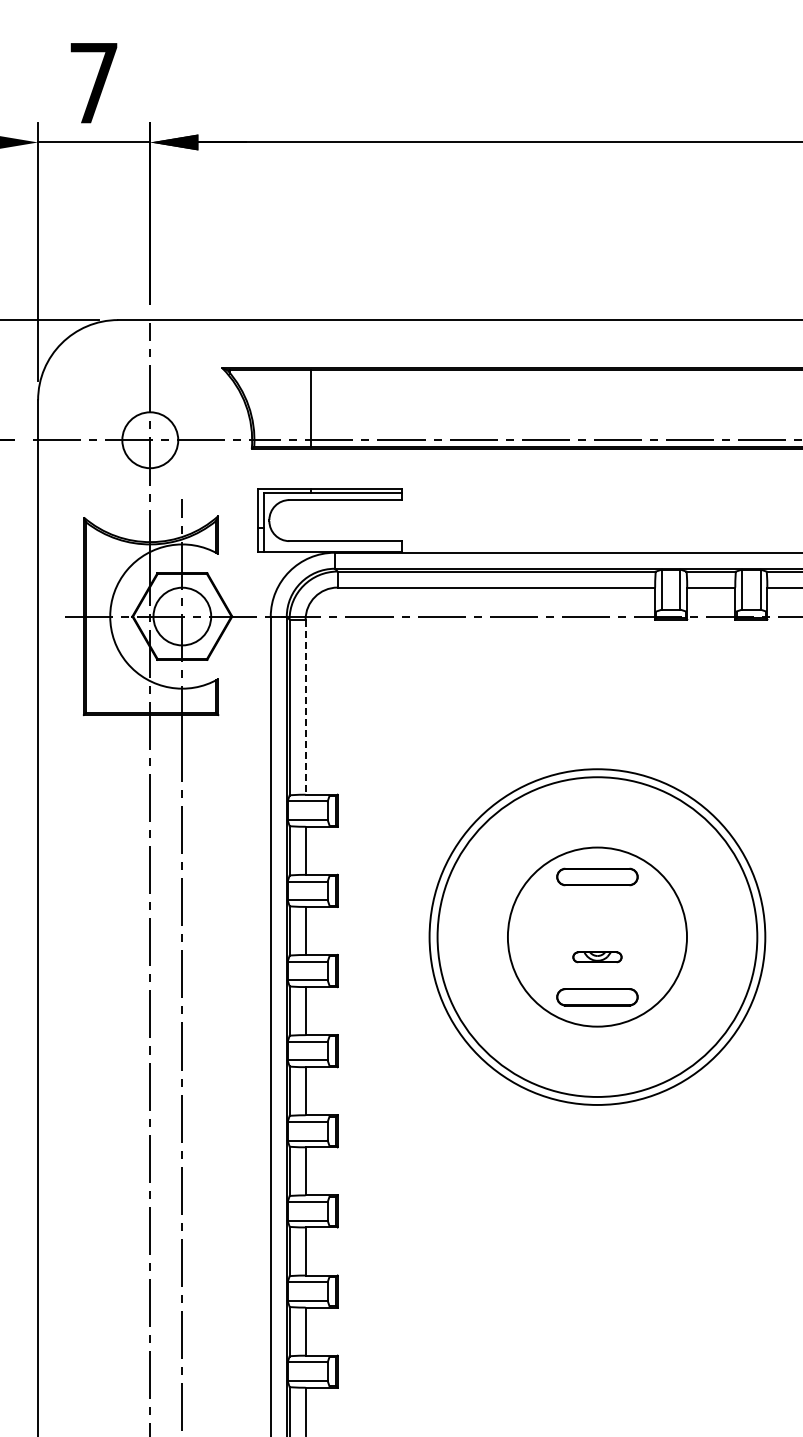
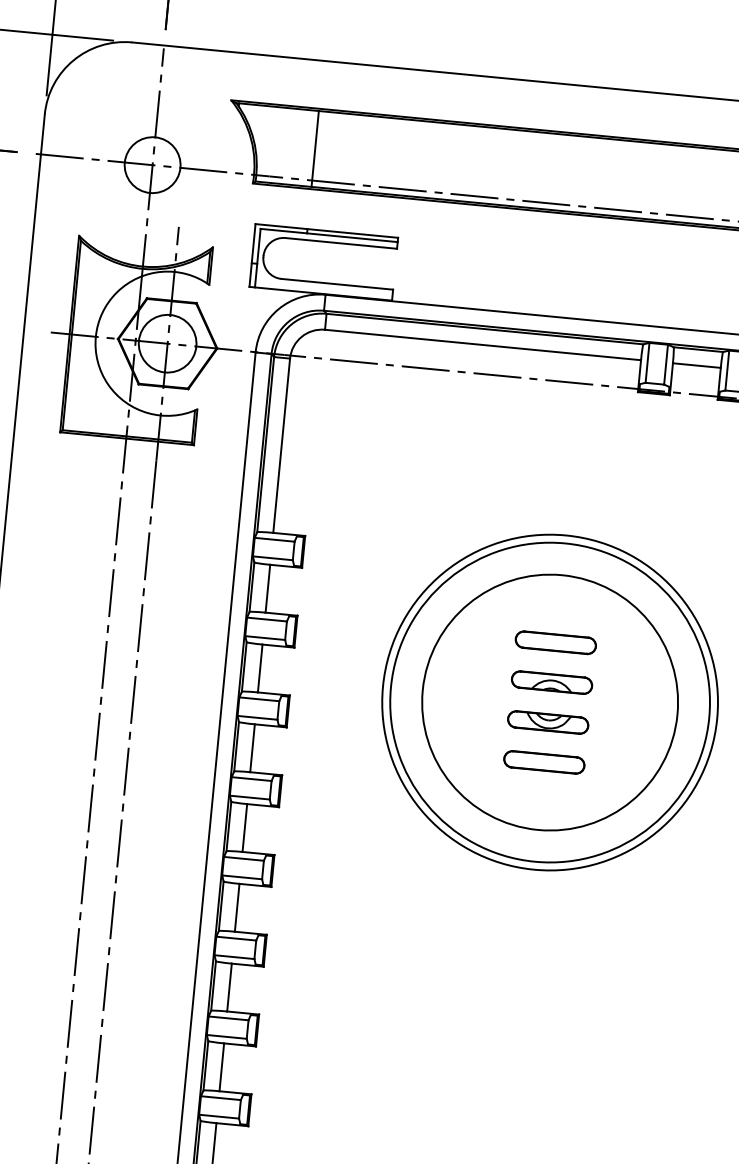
line: (305, 707) -> (281, 446), dashed -> solid
part: (597, 917) -> (552, 683), added
circle: (597, 937) -> (550, 702), size x1.43
part: (597, 957) -> (548, 722), size x1.67

